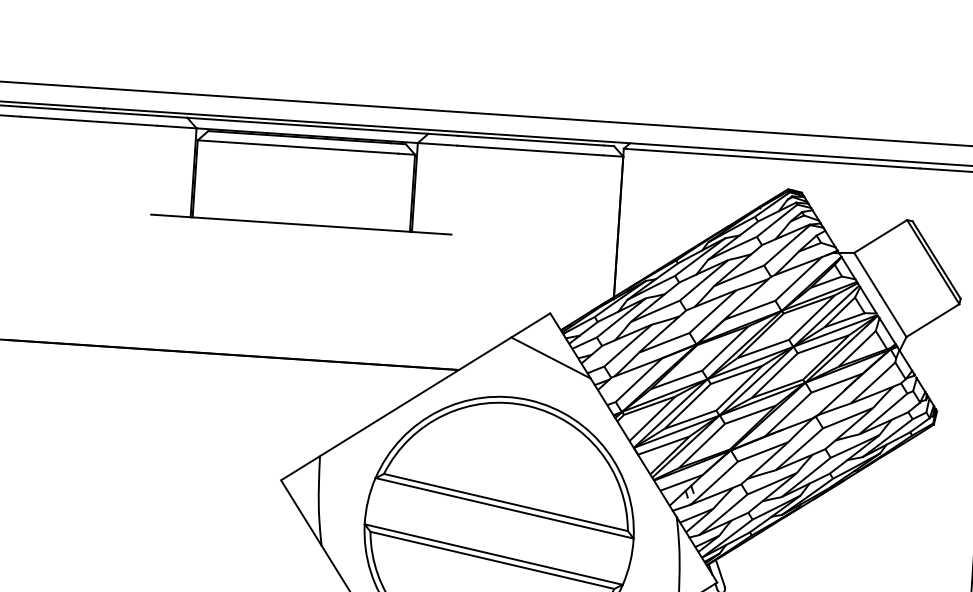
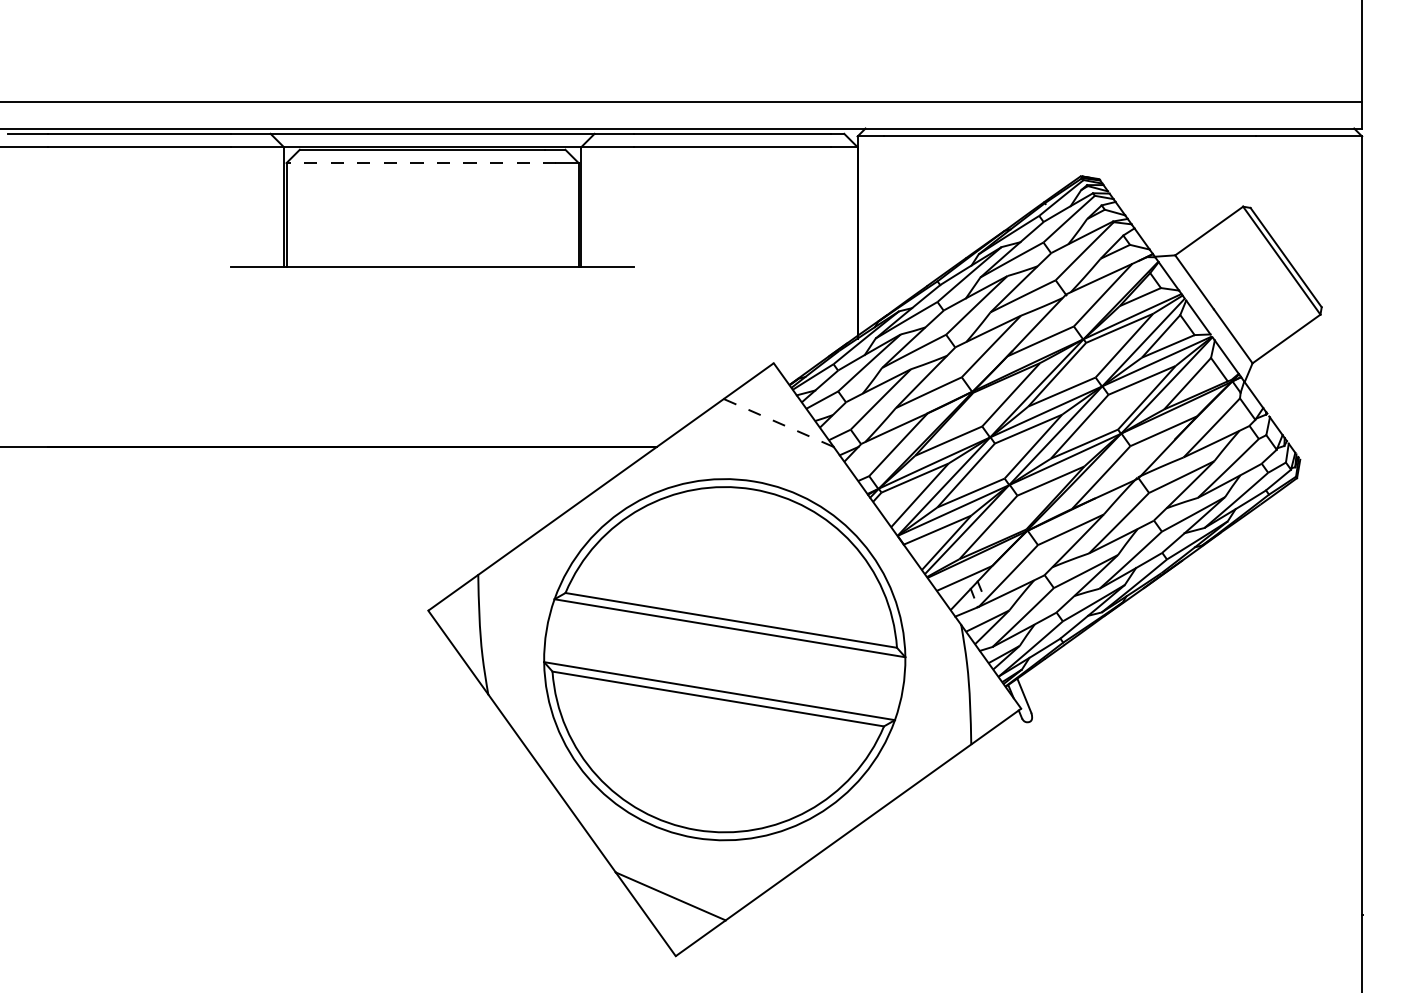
line: (298, 147) -> (421, 163), solid -> dashed
line: (550, 358) -> (778, 423), solid -> dashed

